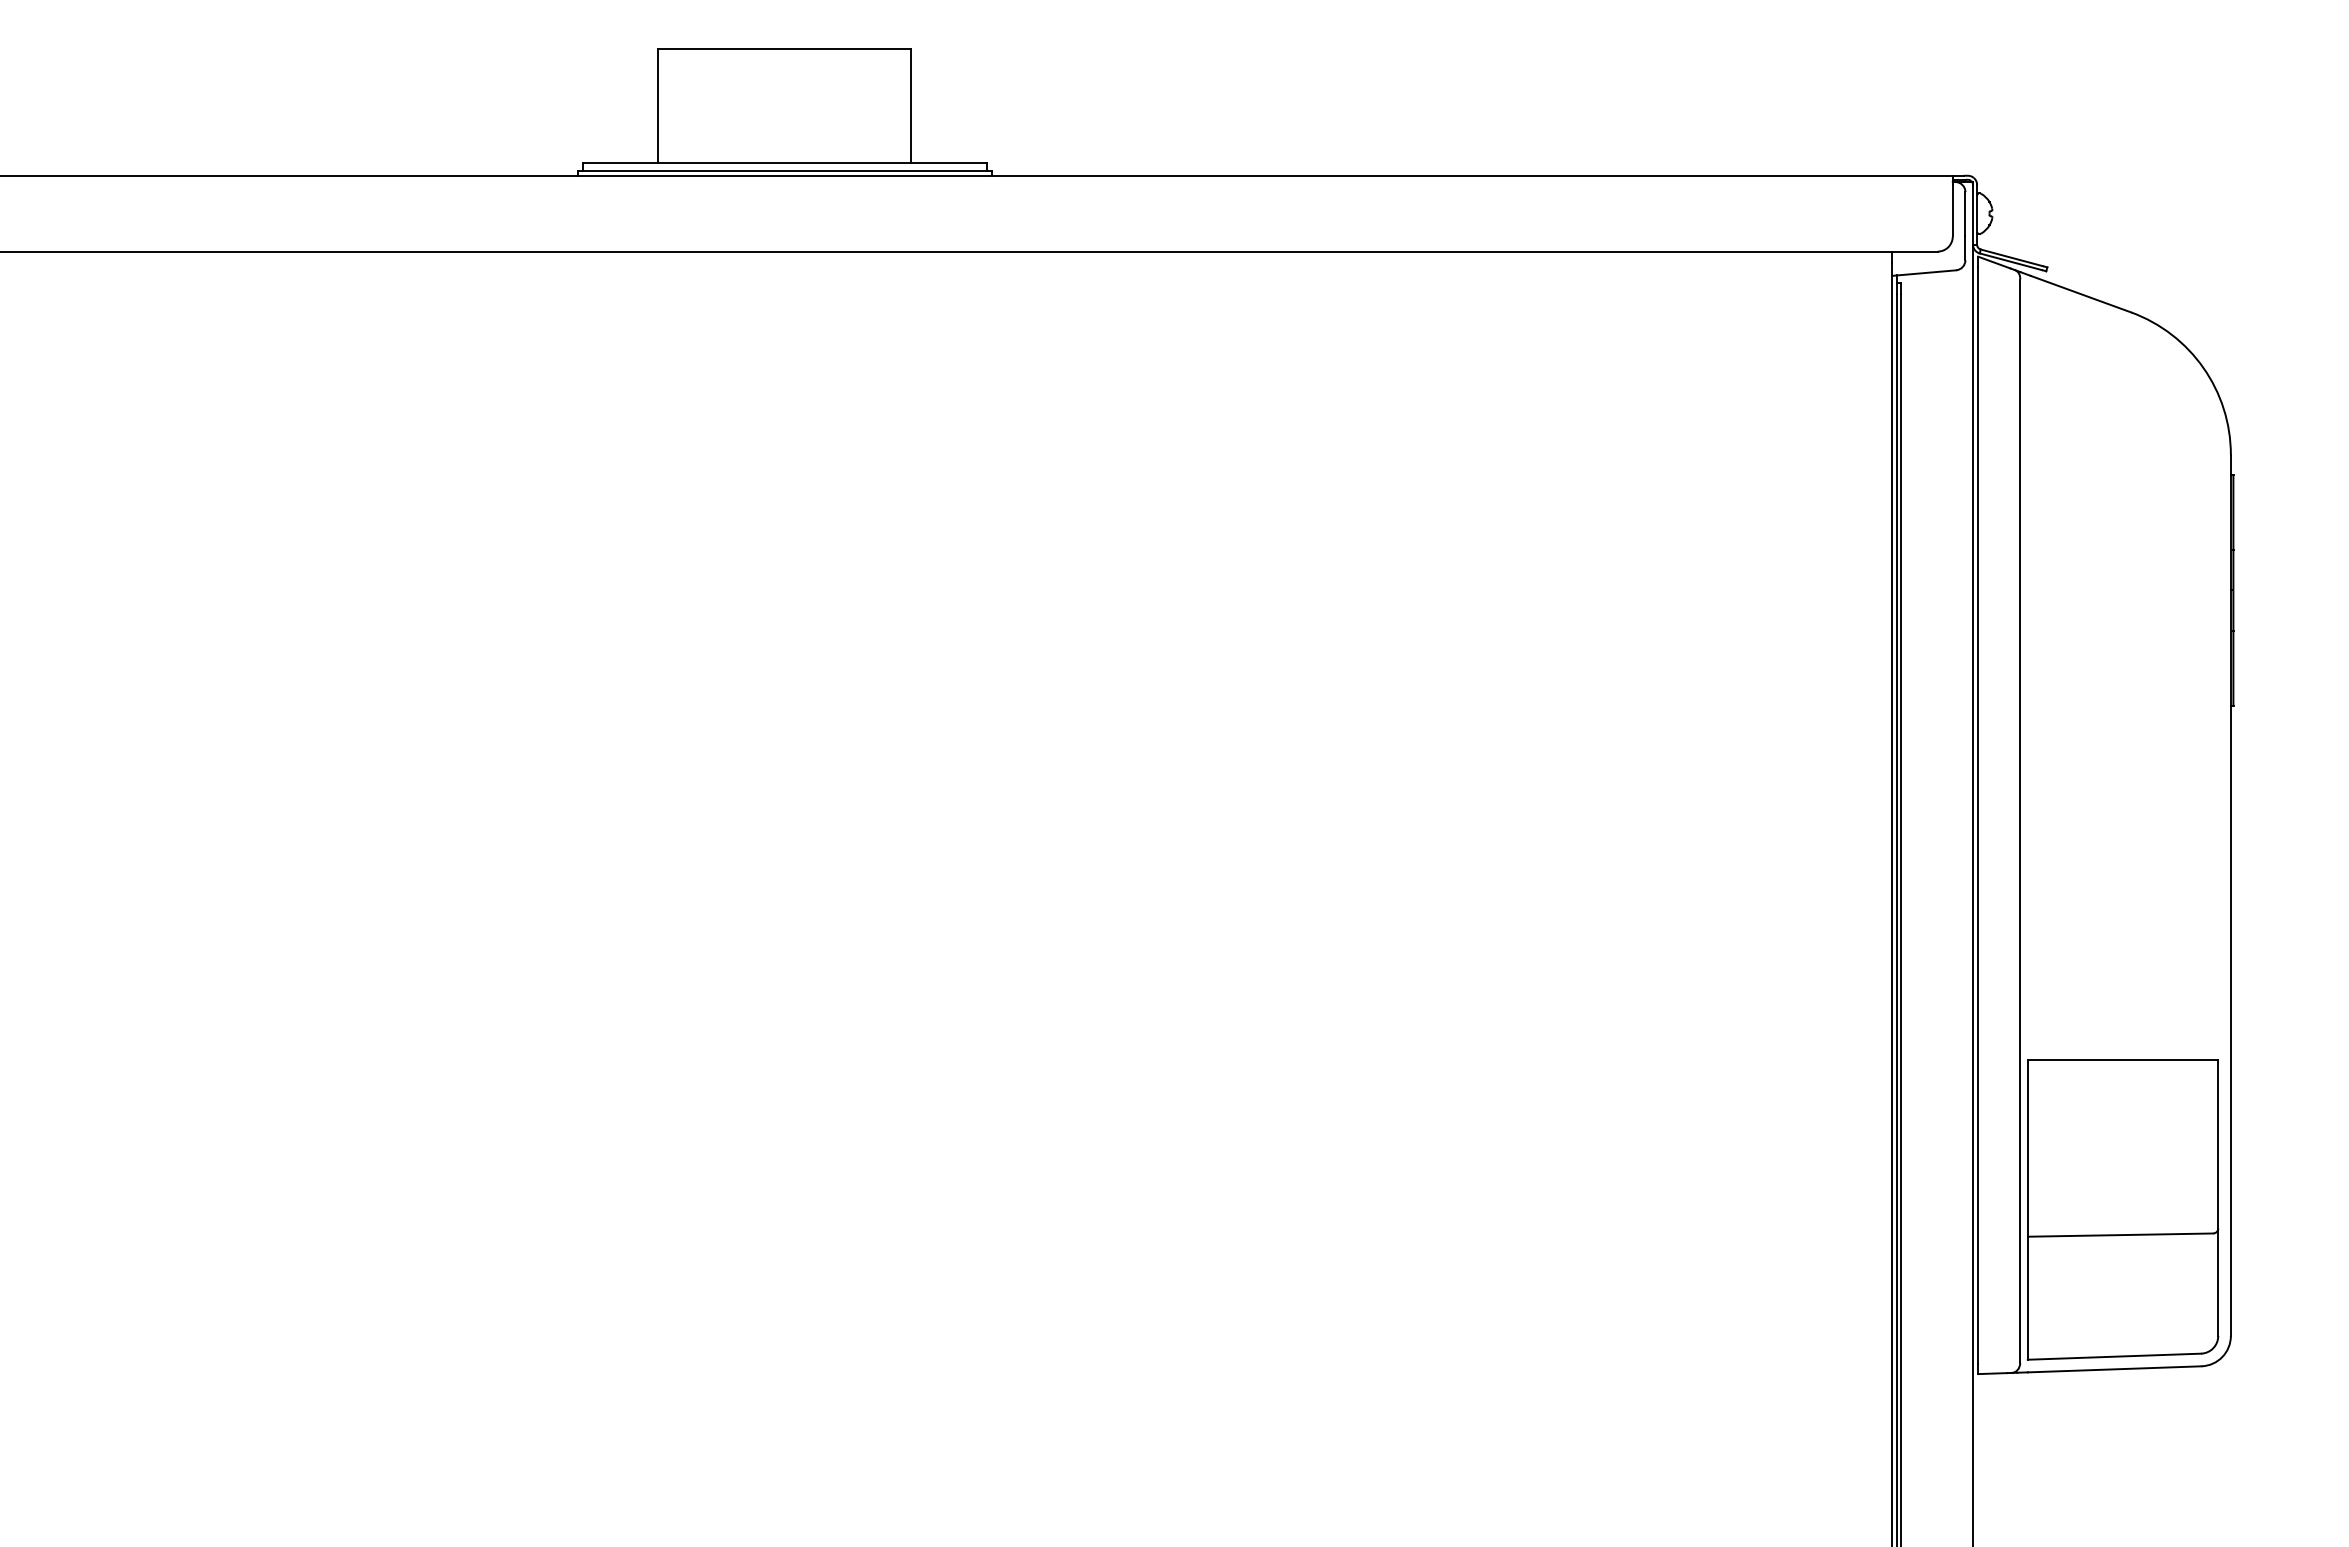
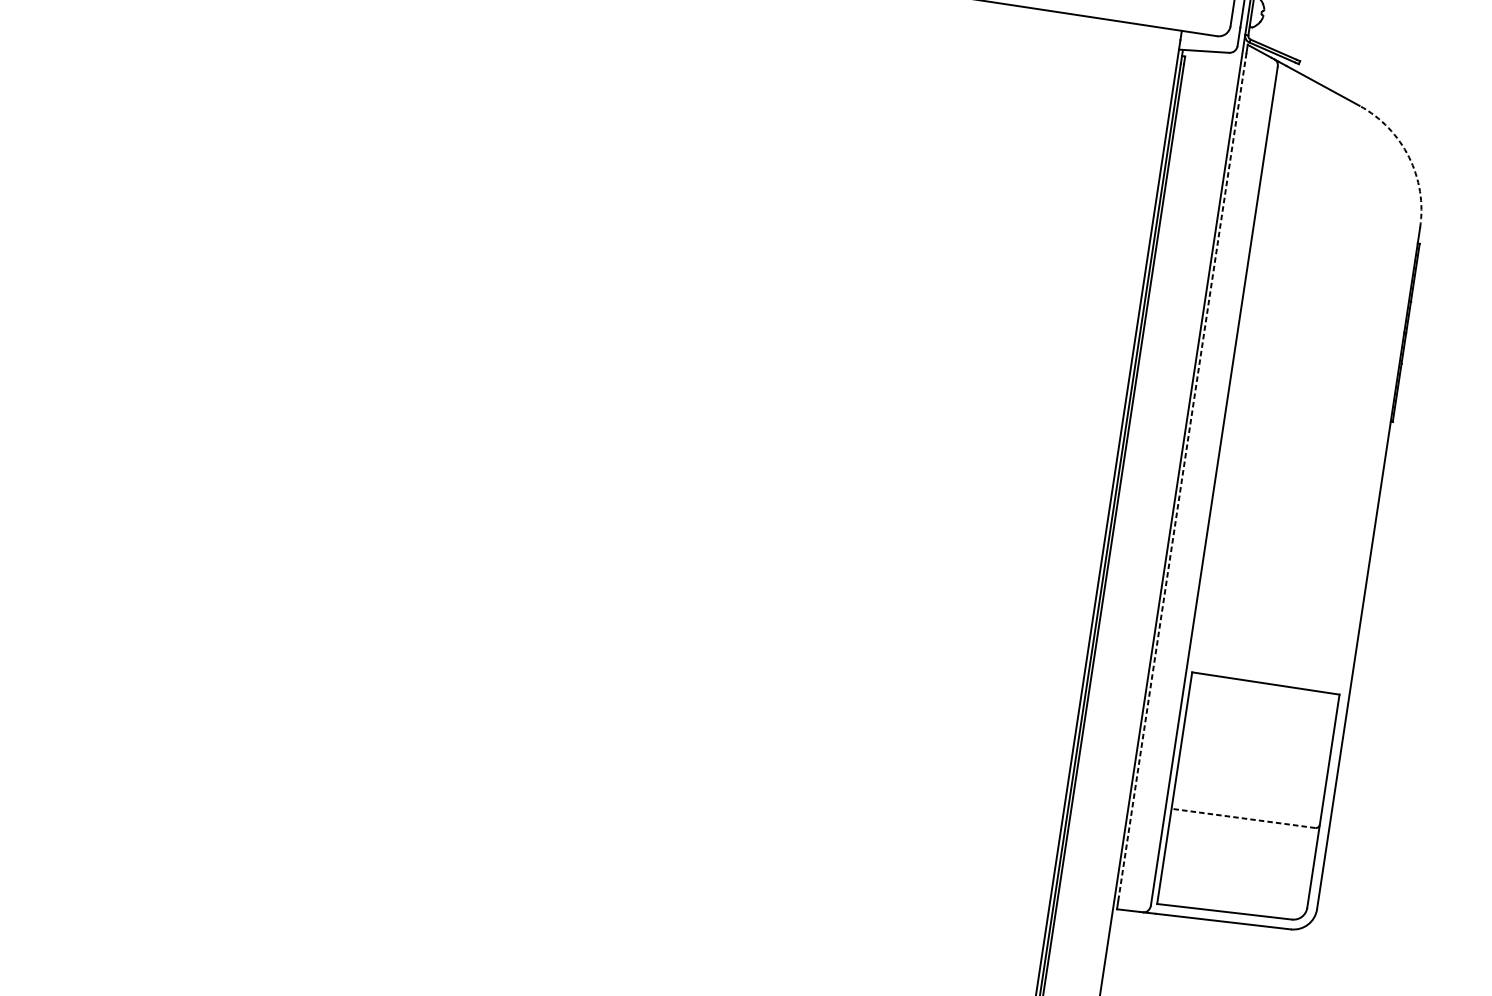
arc: (2203, 367) -> (1409, 156), solid -> dashed
line: (1978, 816) -> (1182, 477), solid -> dashed
line: (2120, 1235) -> (1243, 818), solid -> dashed

